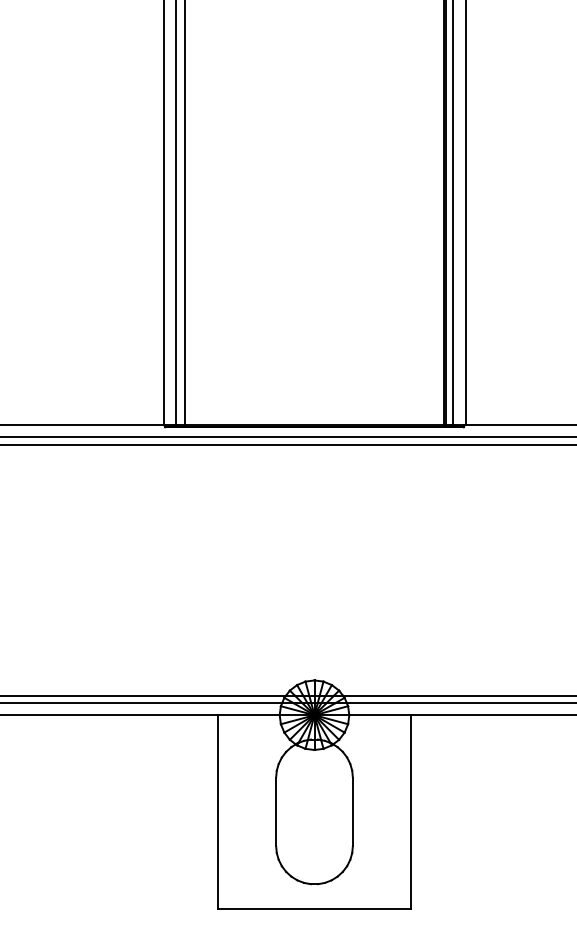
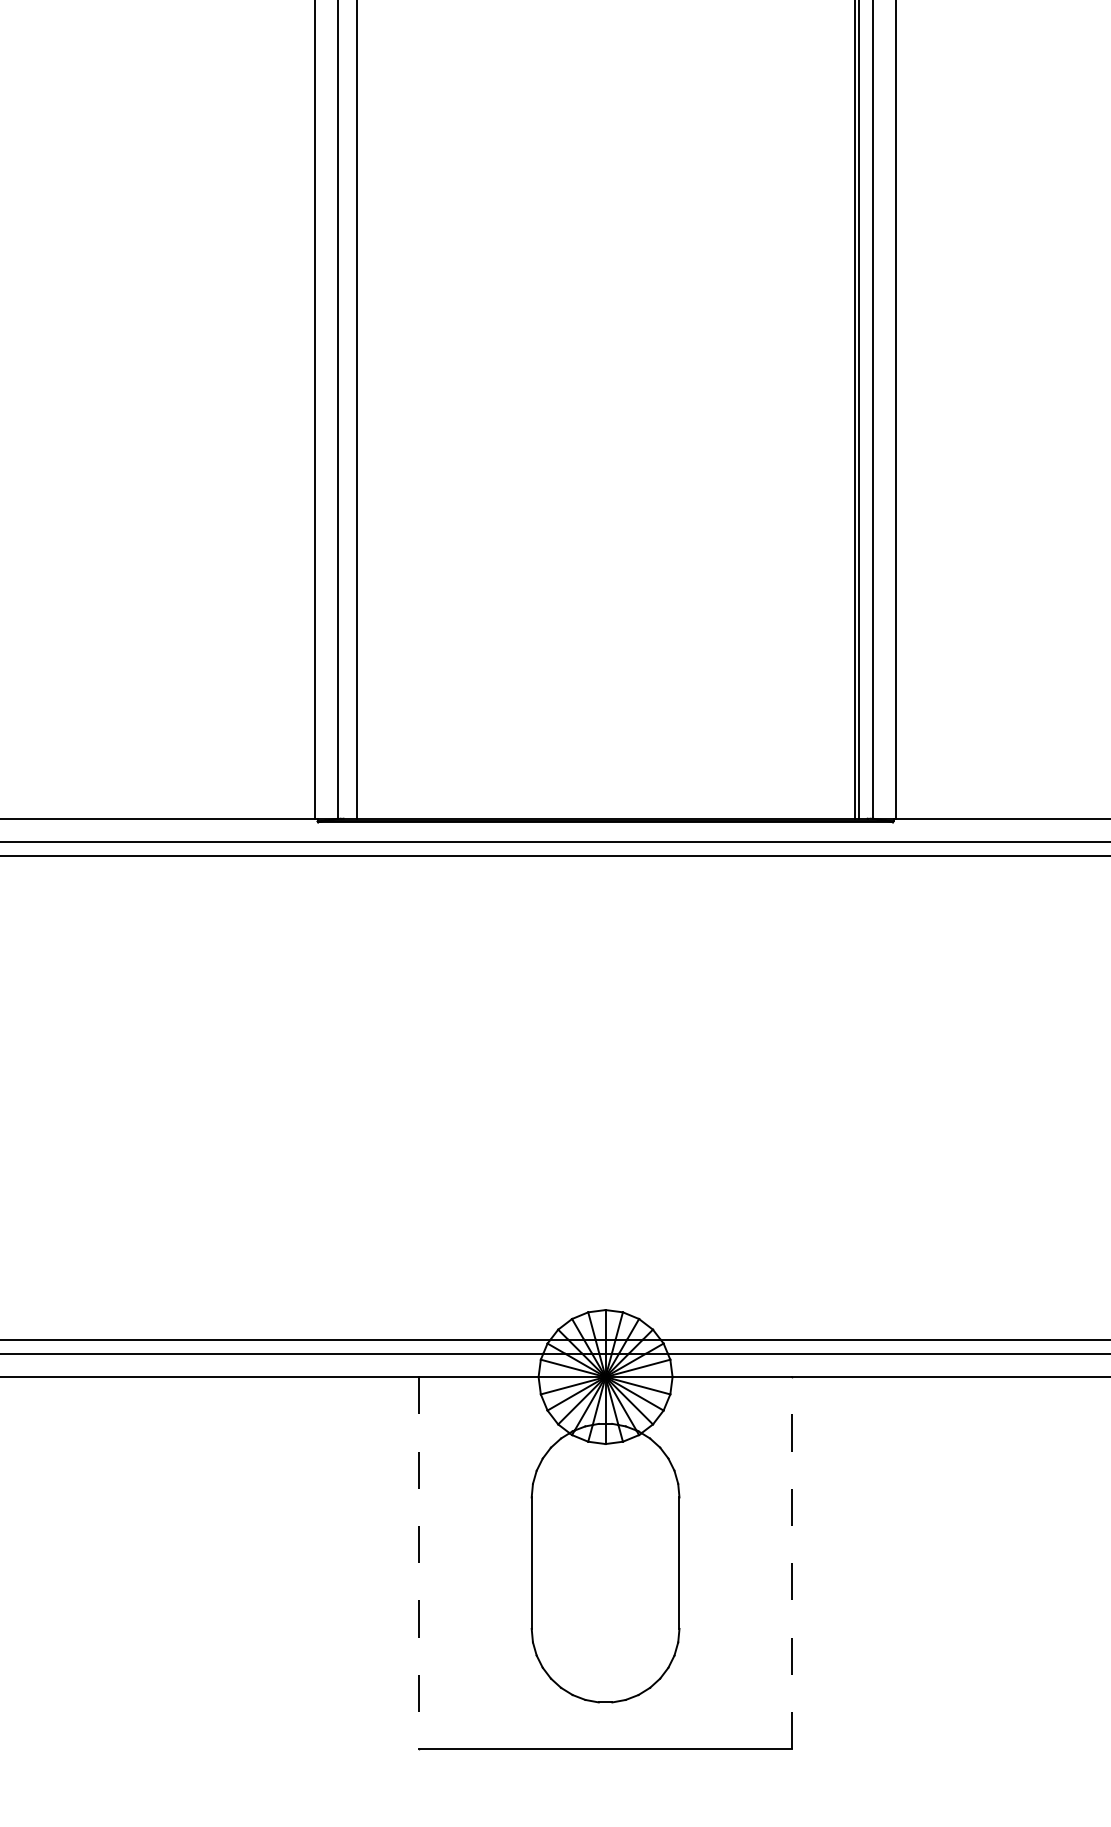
line: (217, 811) -> (418, 1562), solid -> dashed
line: (411, 811) -> (792, 1562), solid -> dashed

